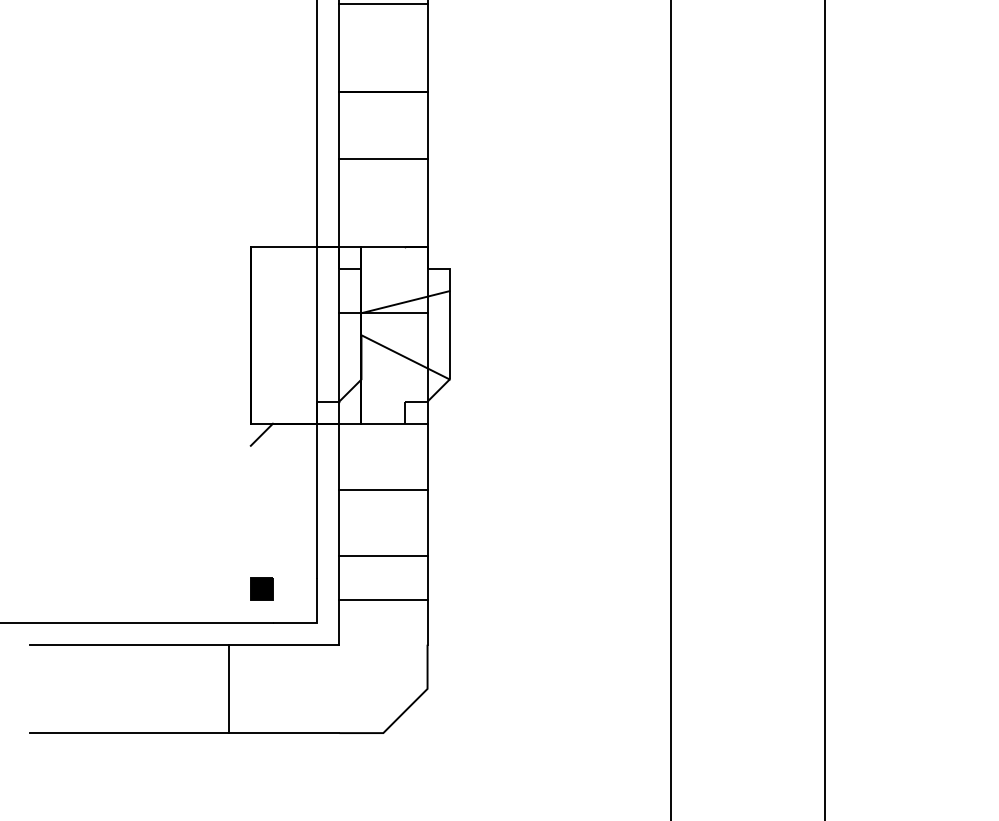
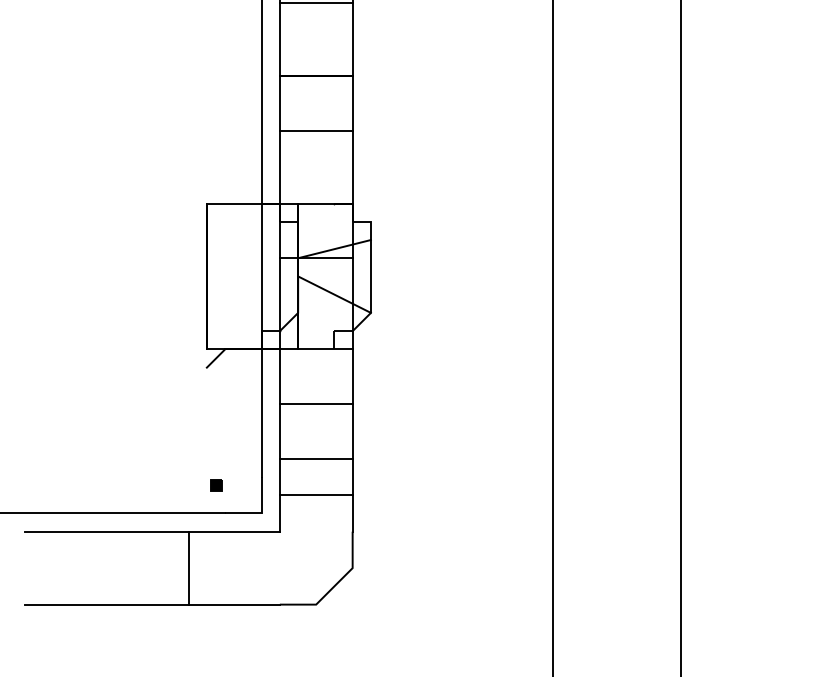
part: (261, 588) -> (215, 485), size x0.6

